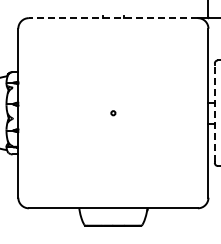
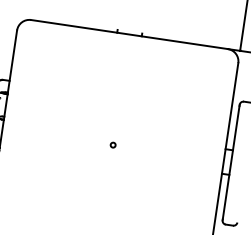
line: (113, 18) -> (129, 34), dashed -> solid
line: (214, 113) -> (230, 162), dashed -> solid

